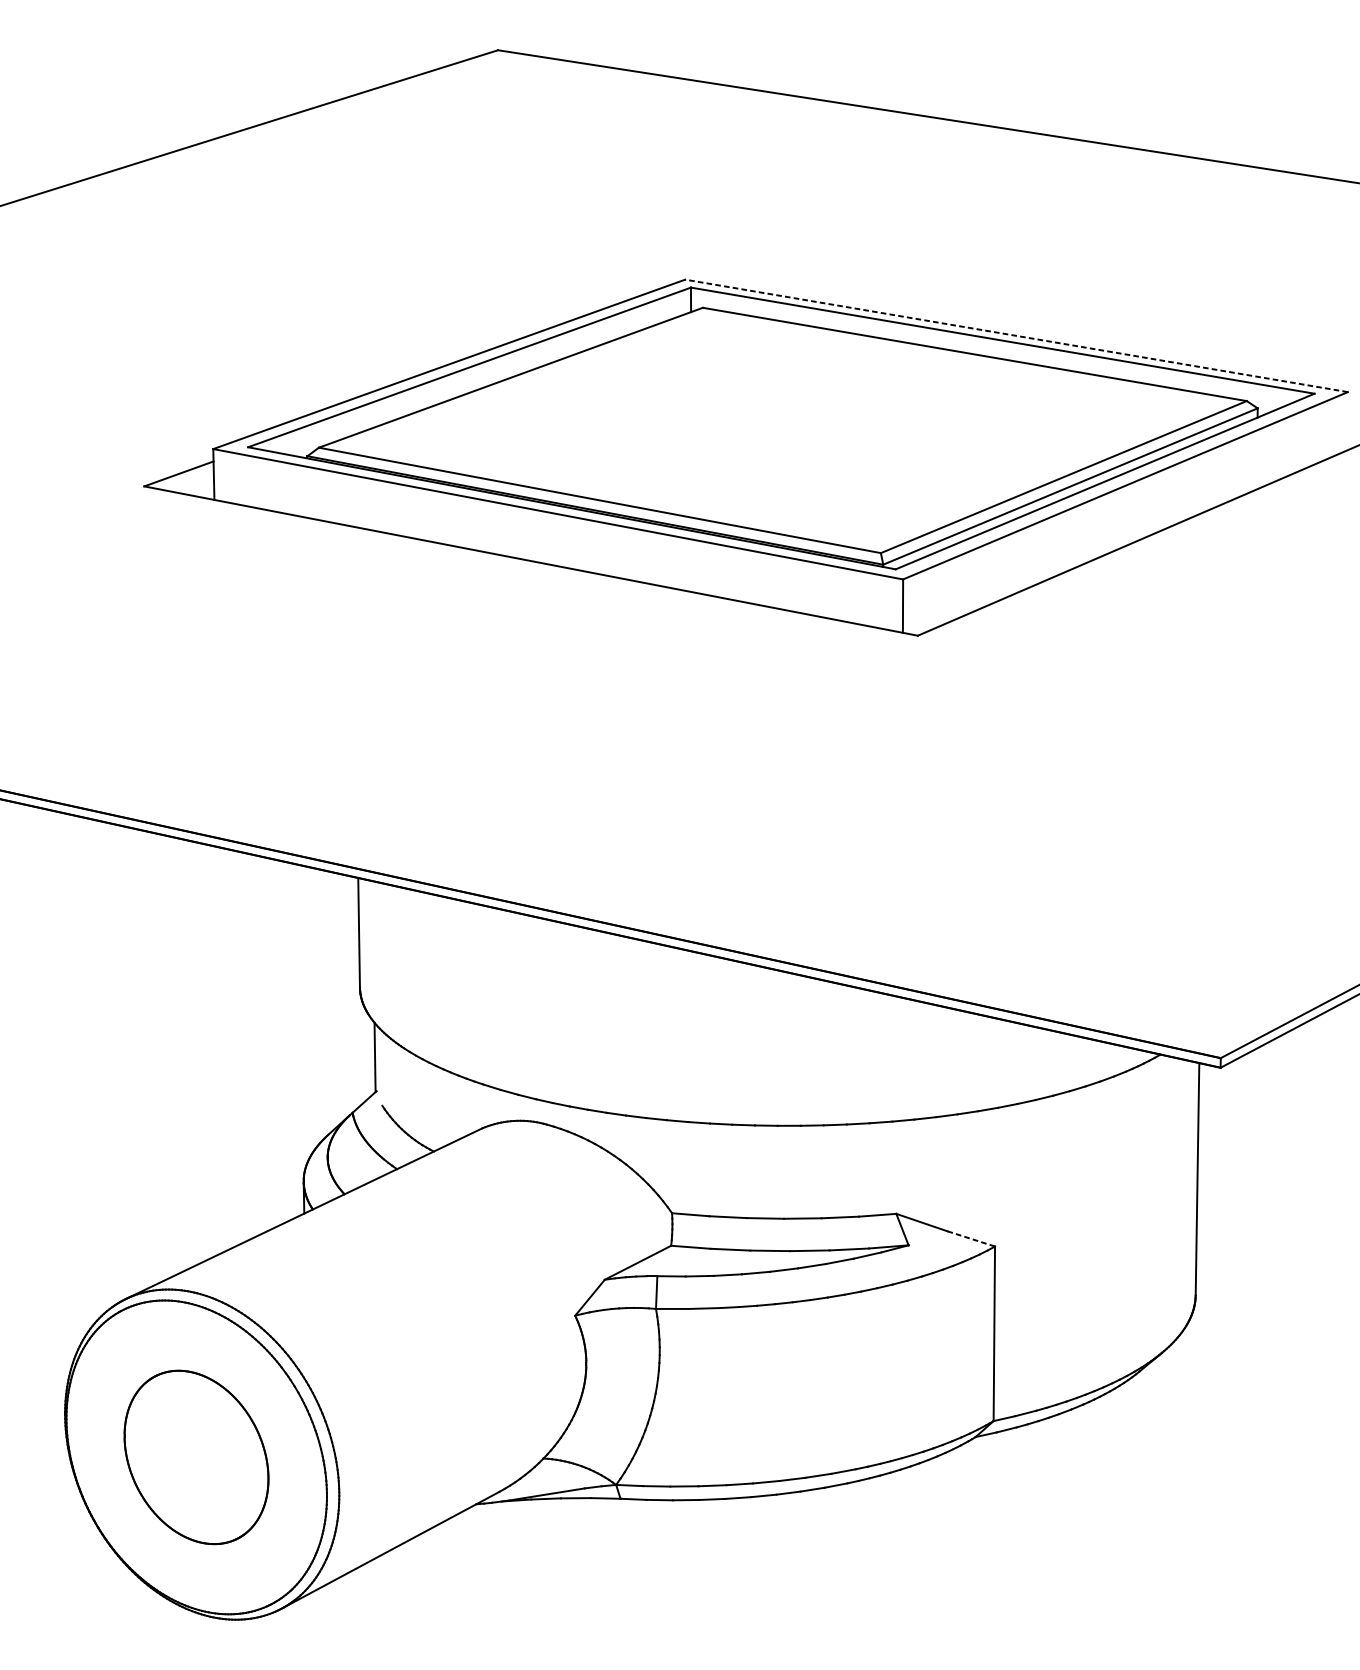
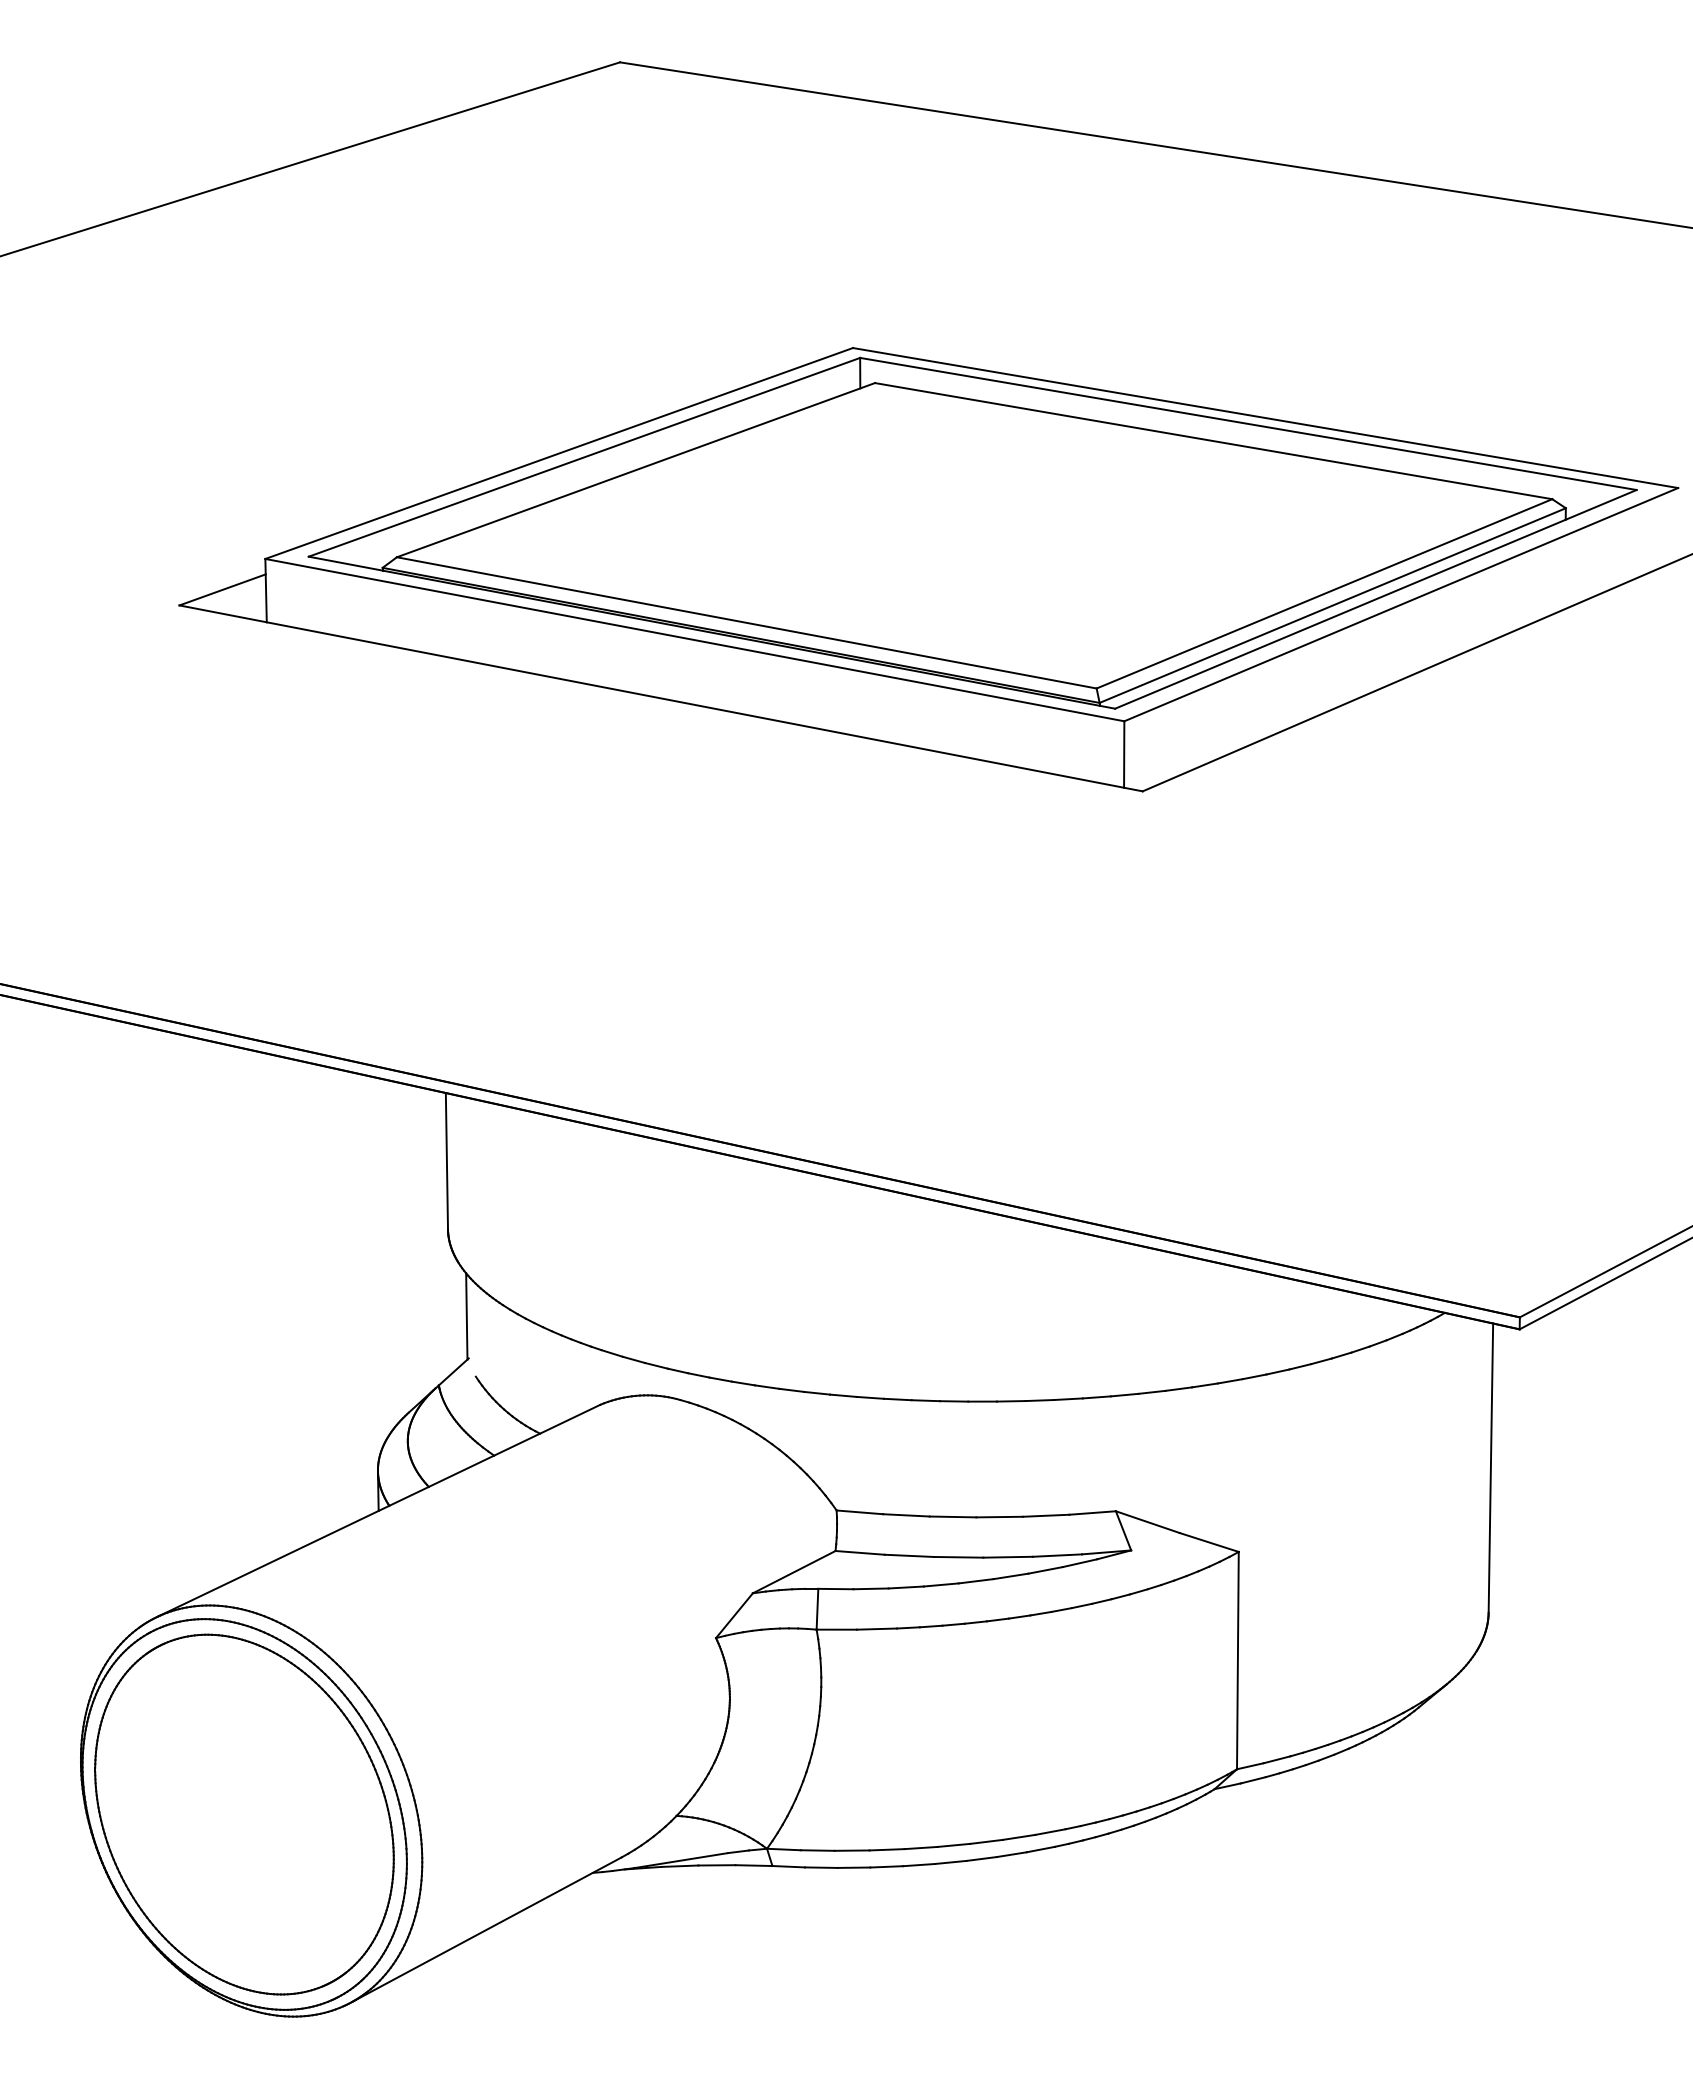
line: (1016, 336) -> (1265, 418), dashed -> solid
line: (971, 1238) -> (1209, 1542), dashed -> solid
part: (196, 1457) -> (244, 1814), size x1.67

